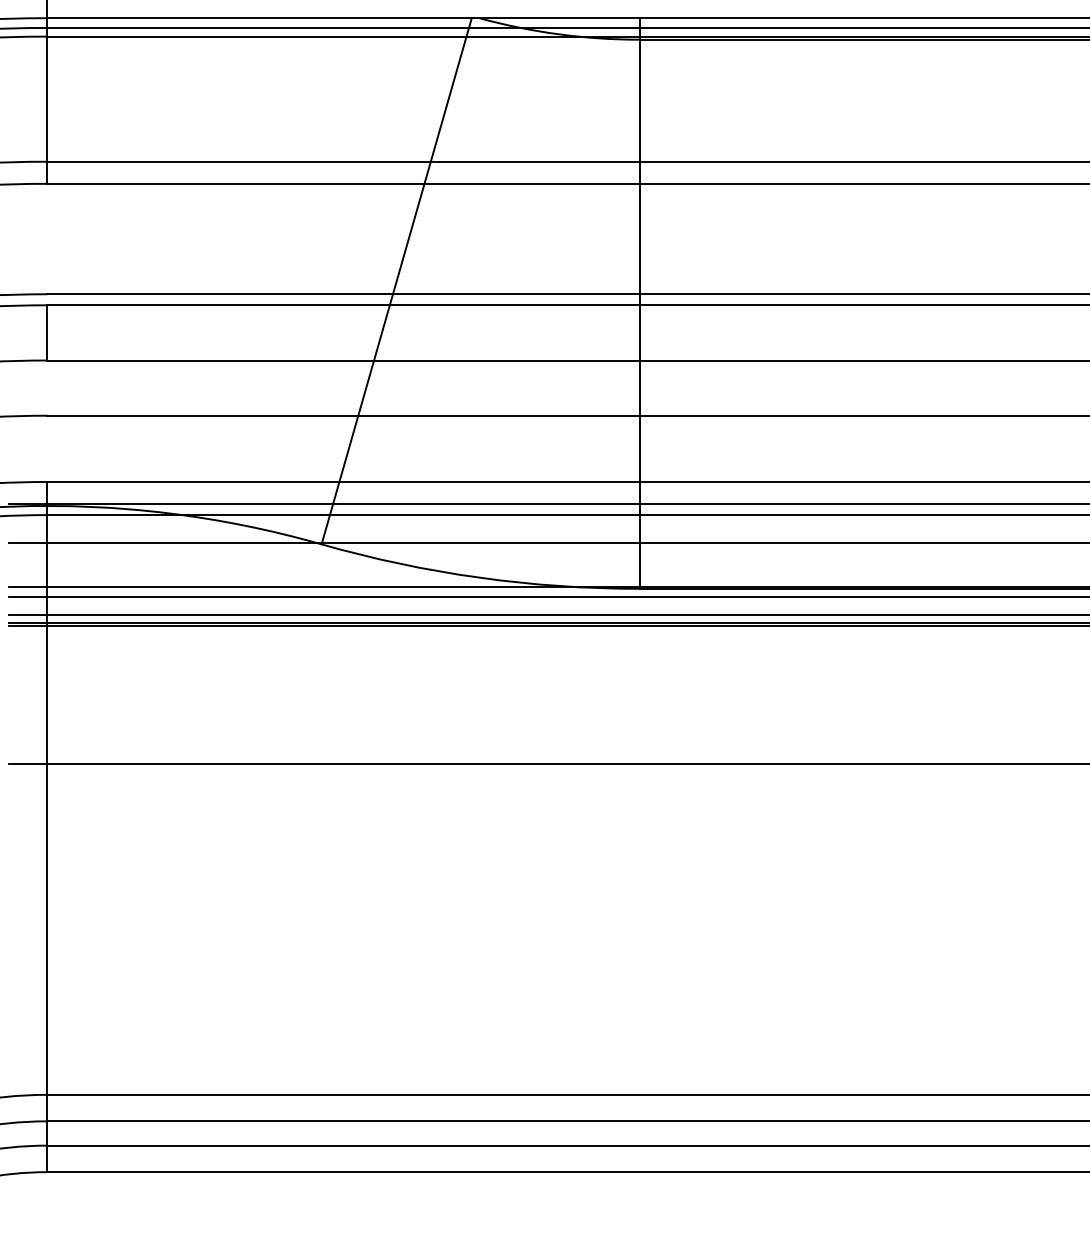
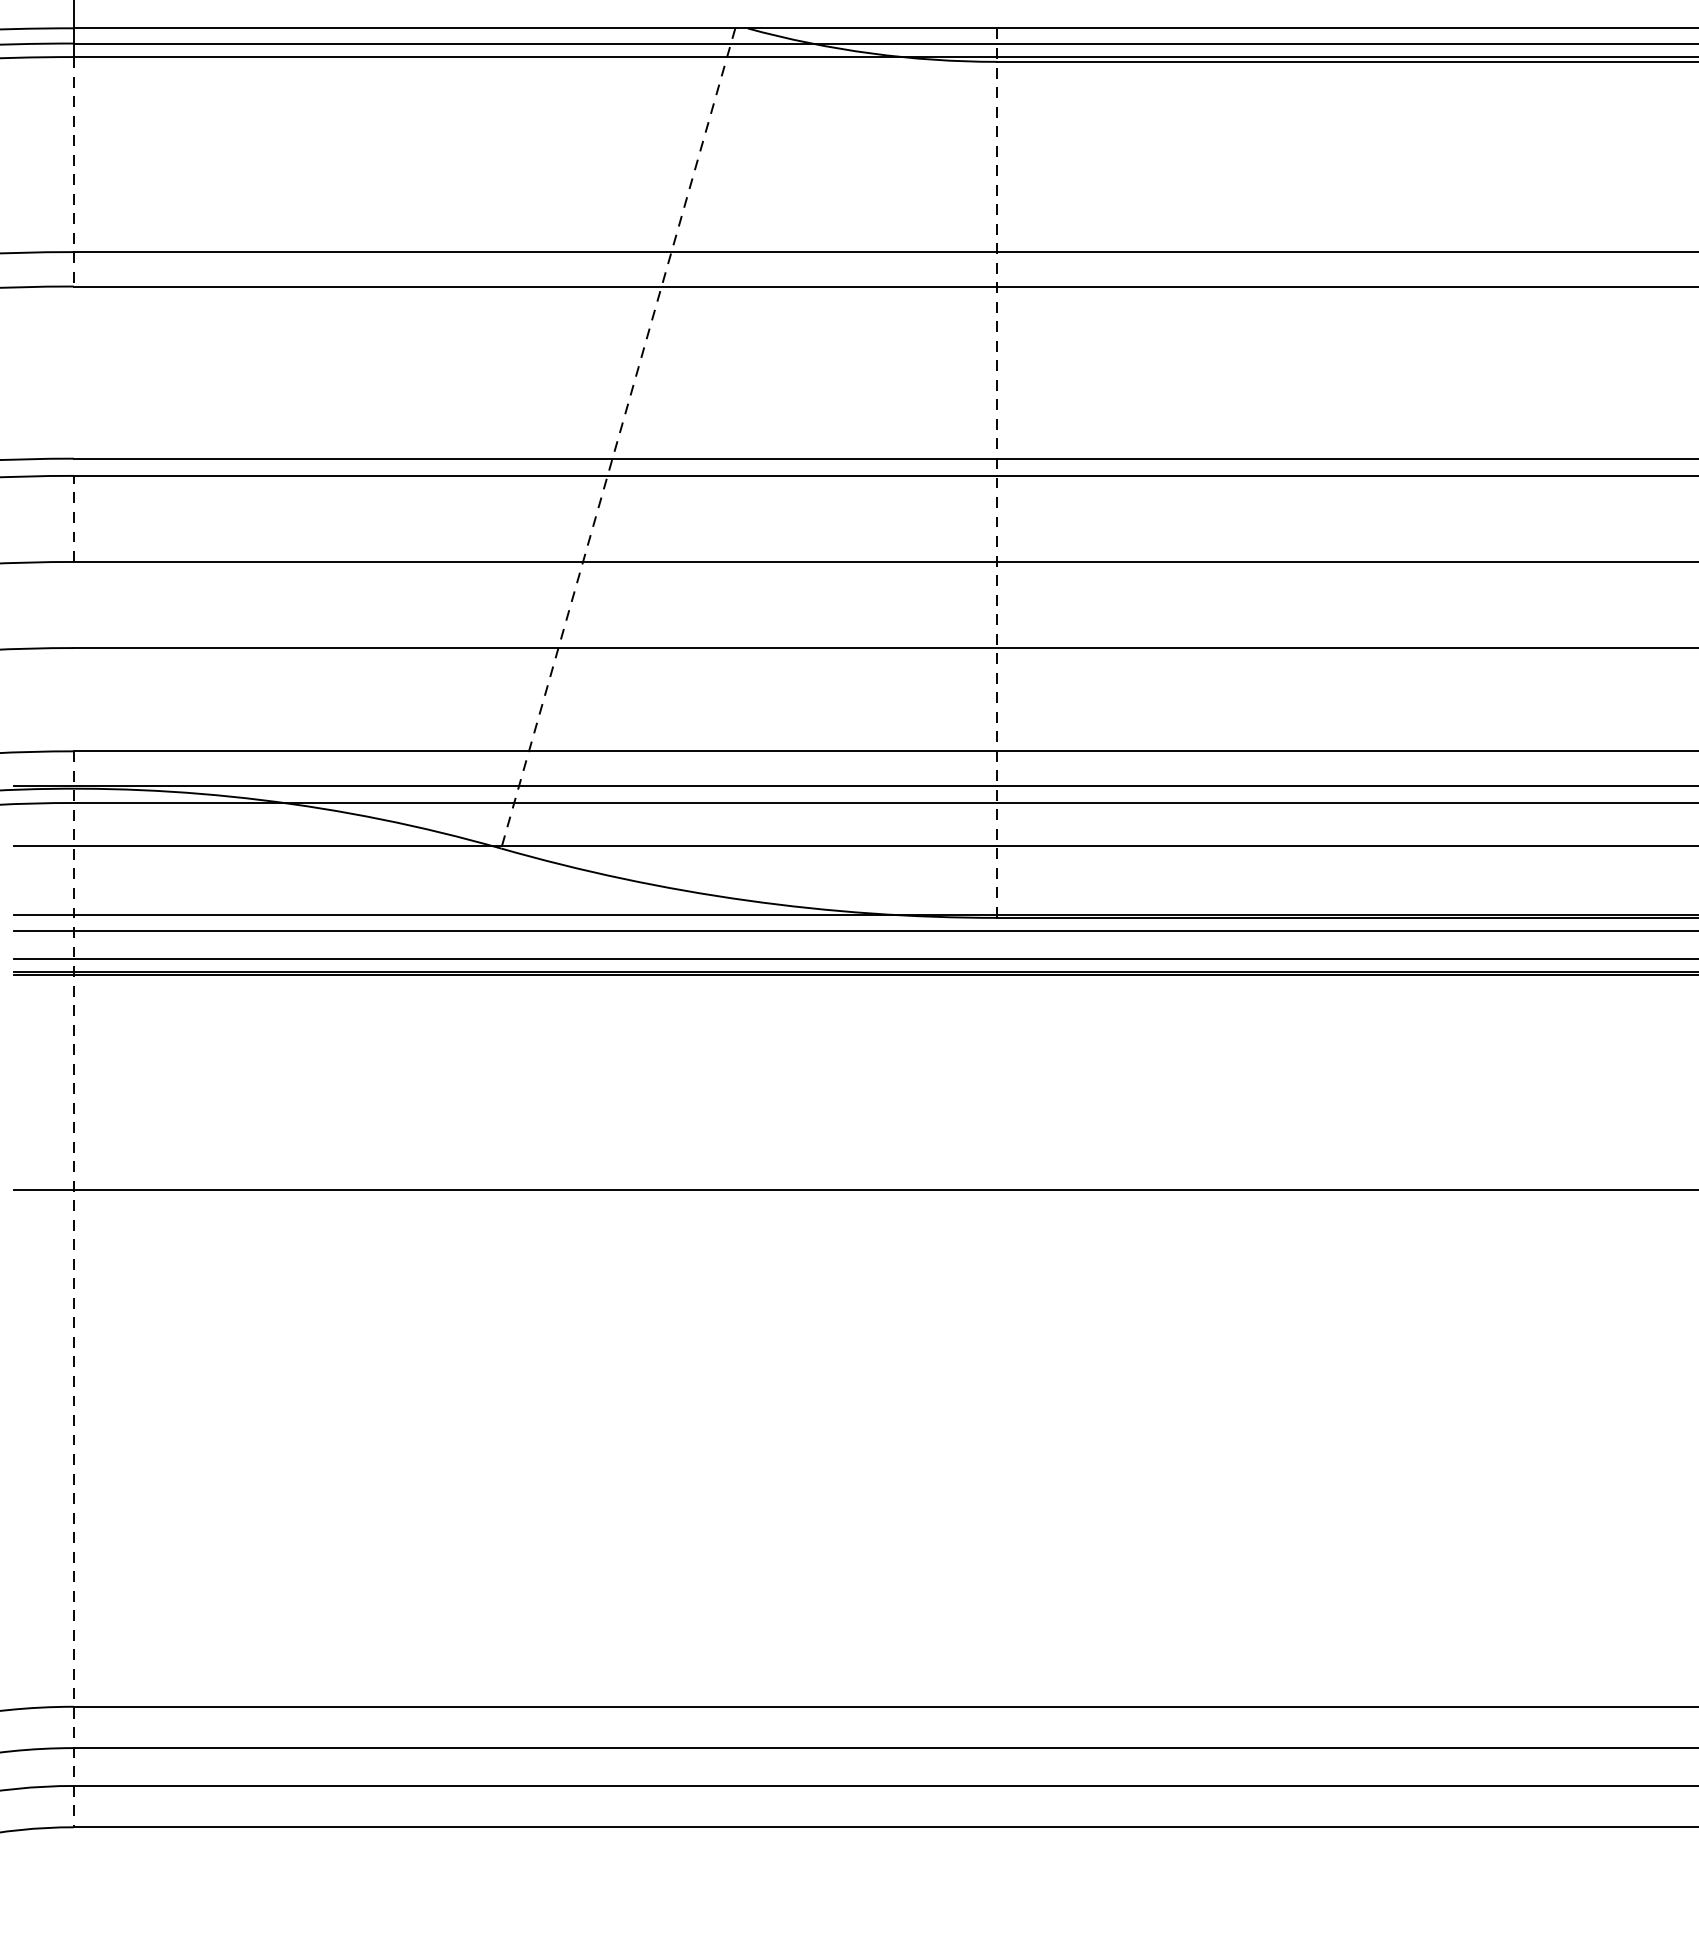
line: (47, 110) -> (73, 172), solid -> dashed
line: (396, 281) -> (617, 438), solid -> dashed
line: (639, 303) -> (996, 473), solid -> dashed
line: (47, 332) -> (73, 518), solid -> dashed
line: (47, 827) -> (73, 1289), solid -> dashed

